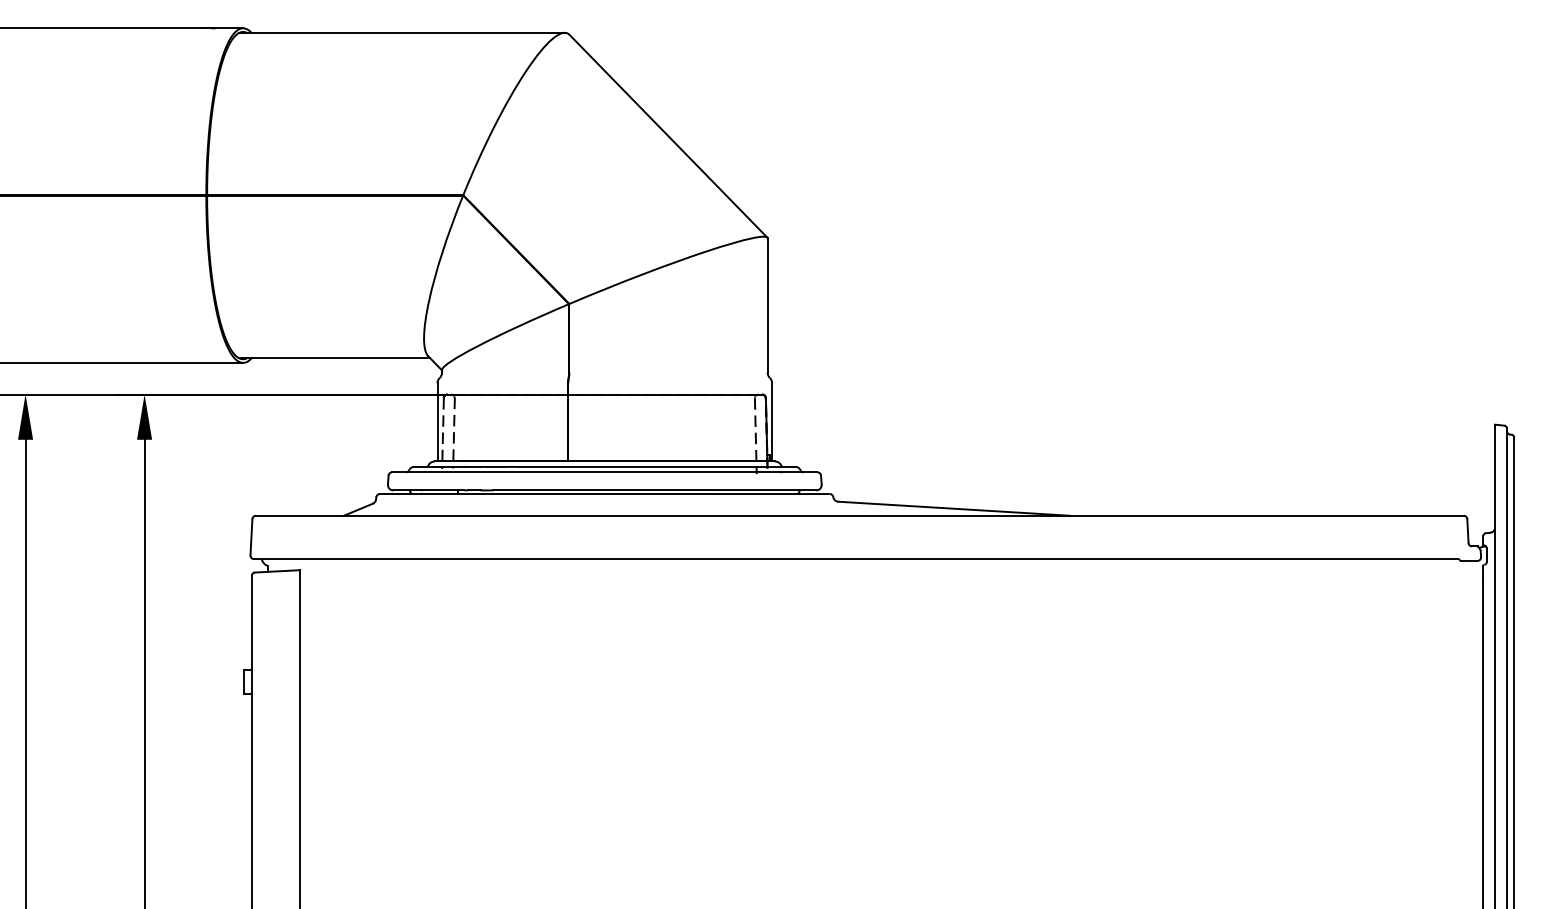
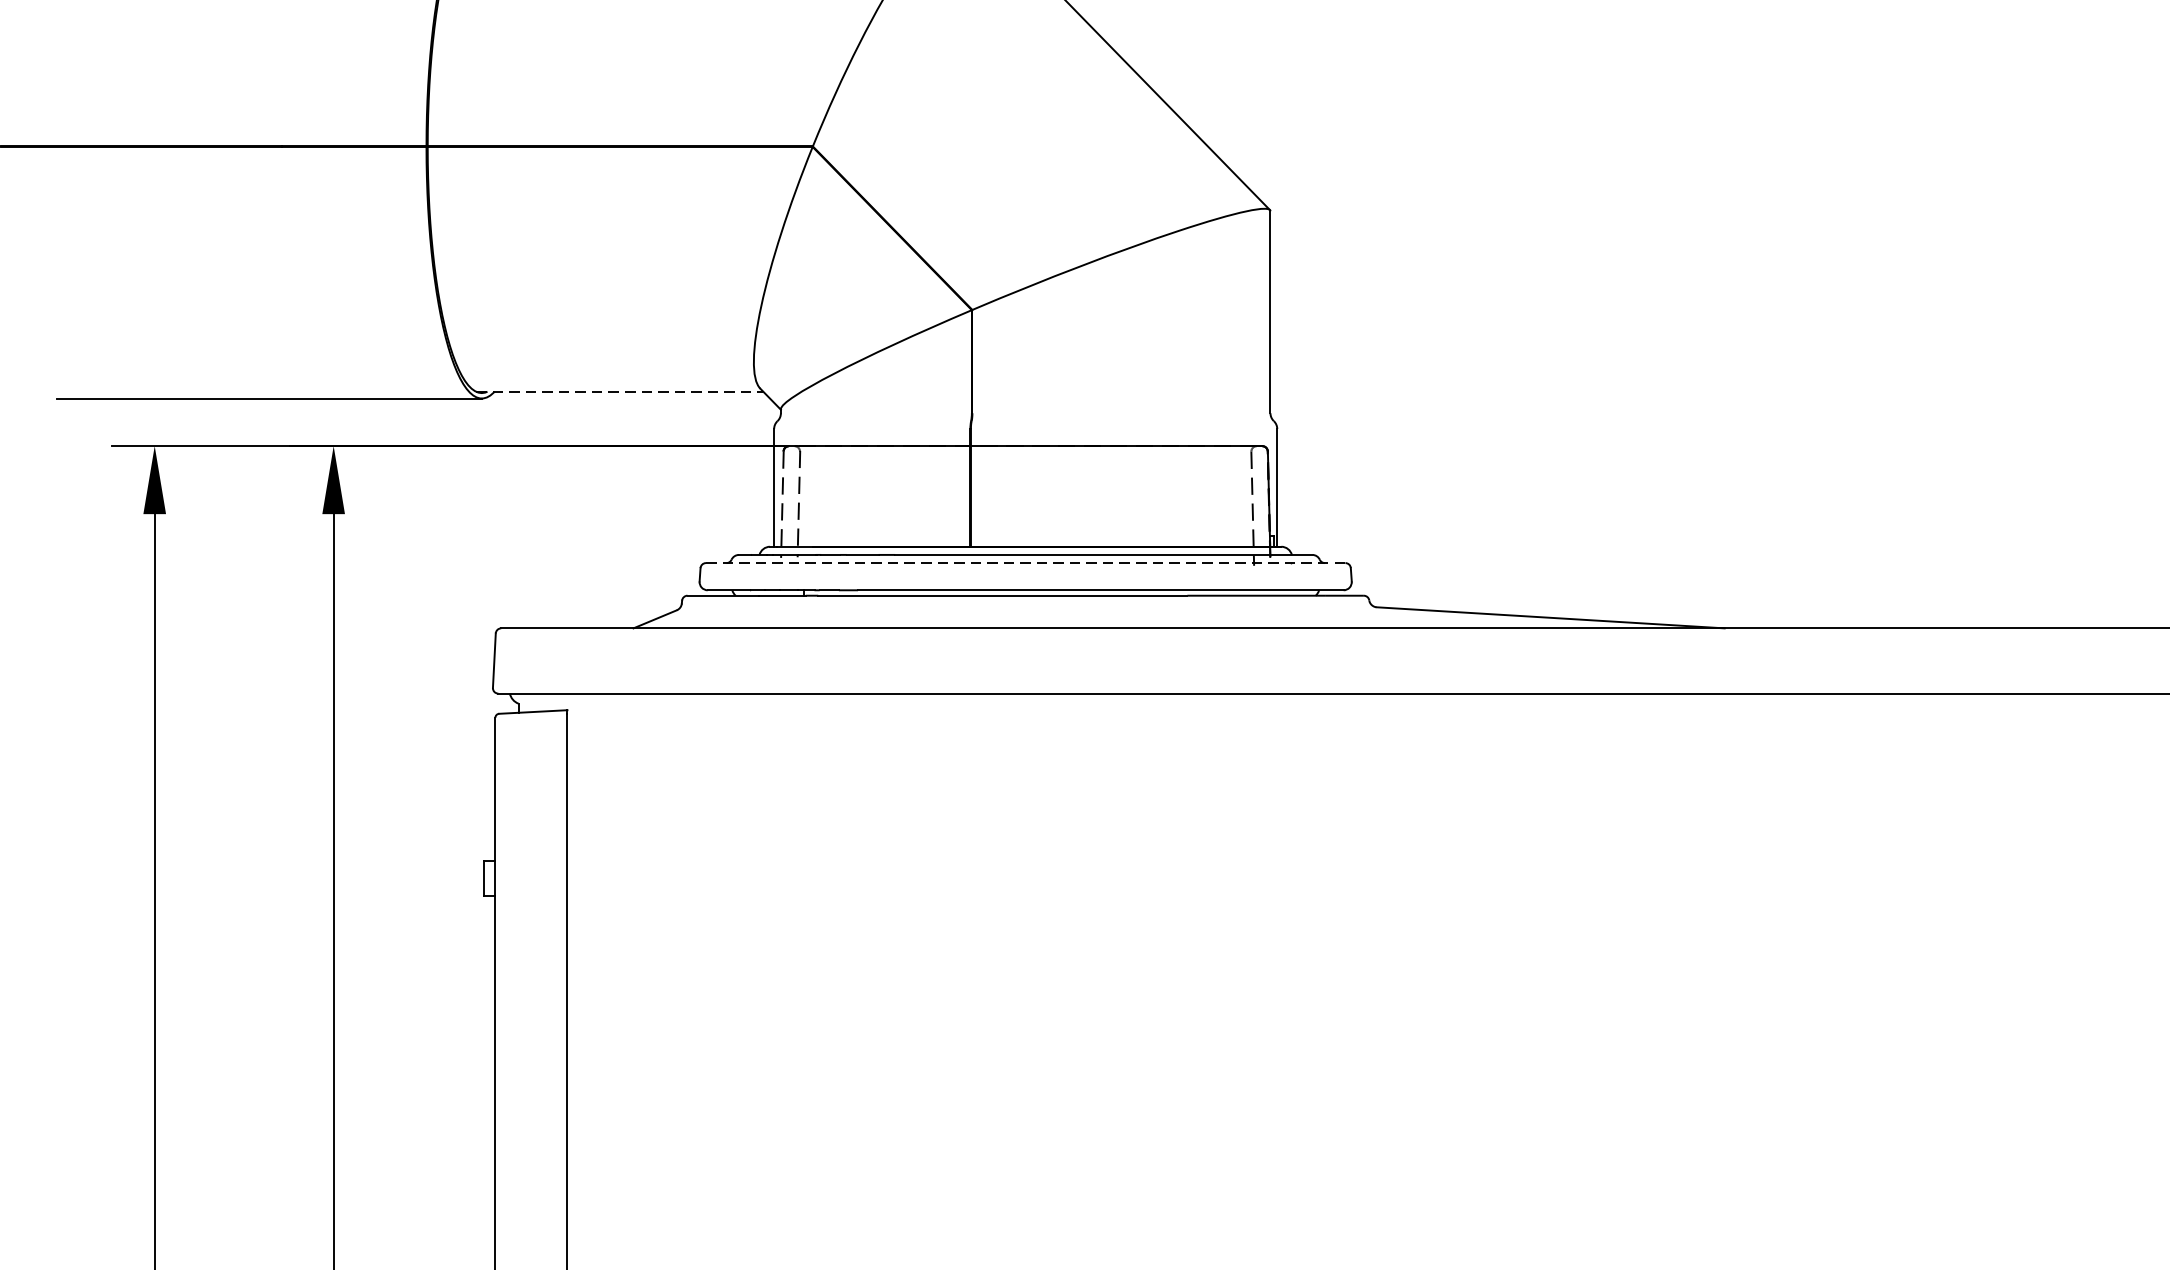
line: (334, 358) -> (619, 391), solid -> dashed
line: (604, 472) -> (1025, 563), solid -> dashed

